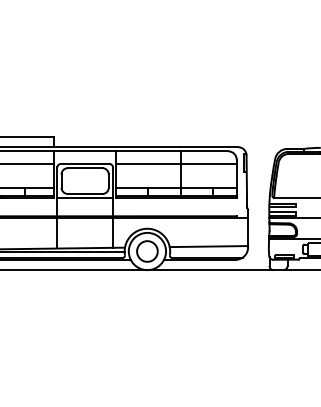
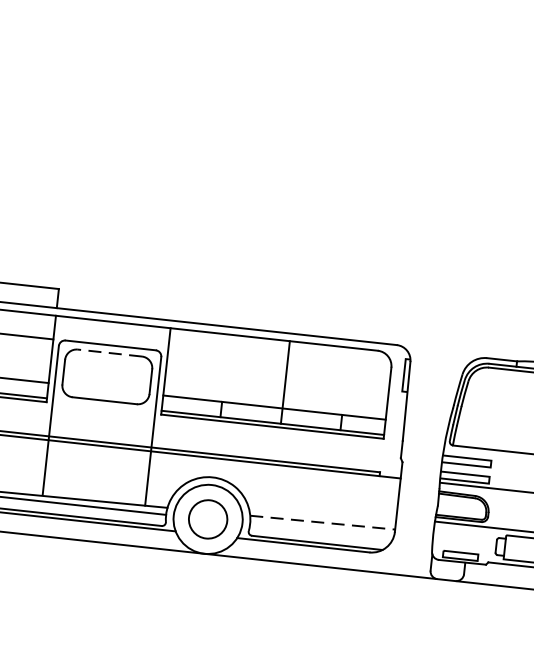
line: (176, 164) -> (279, 364), removed
line: (84, 168) -> (108, 353), solid -> dashed
line: (84, 198) -> (102, 408), removed
line: (209, 246) -> (323, 522), solid -> dashed

